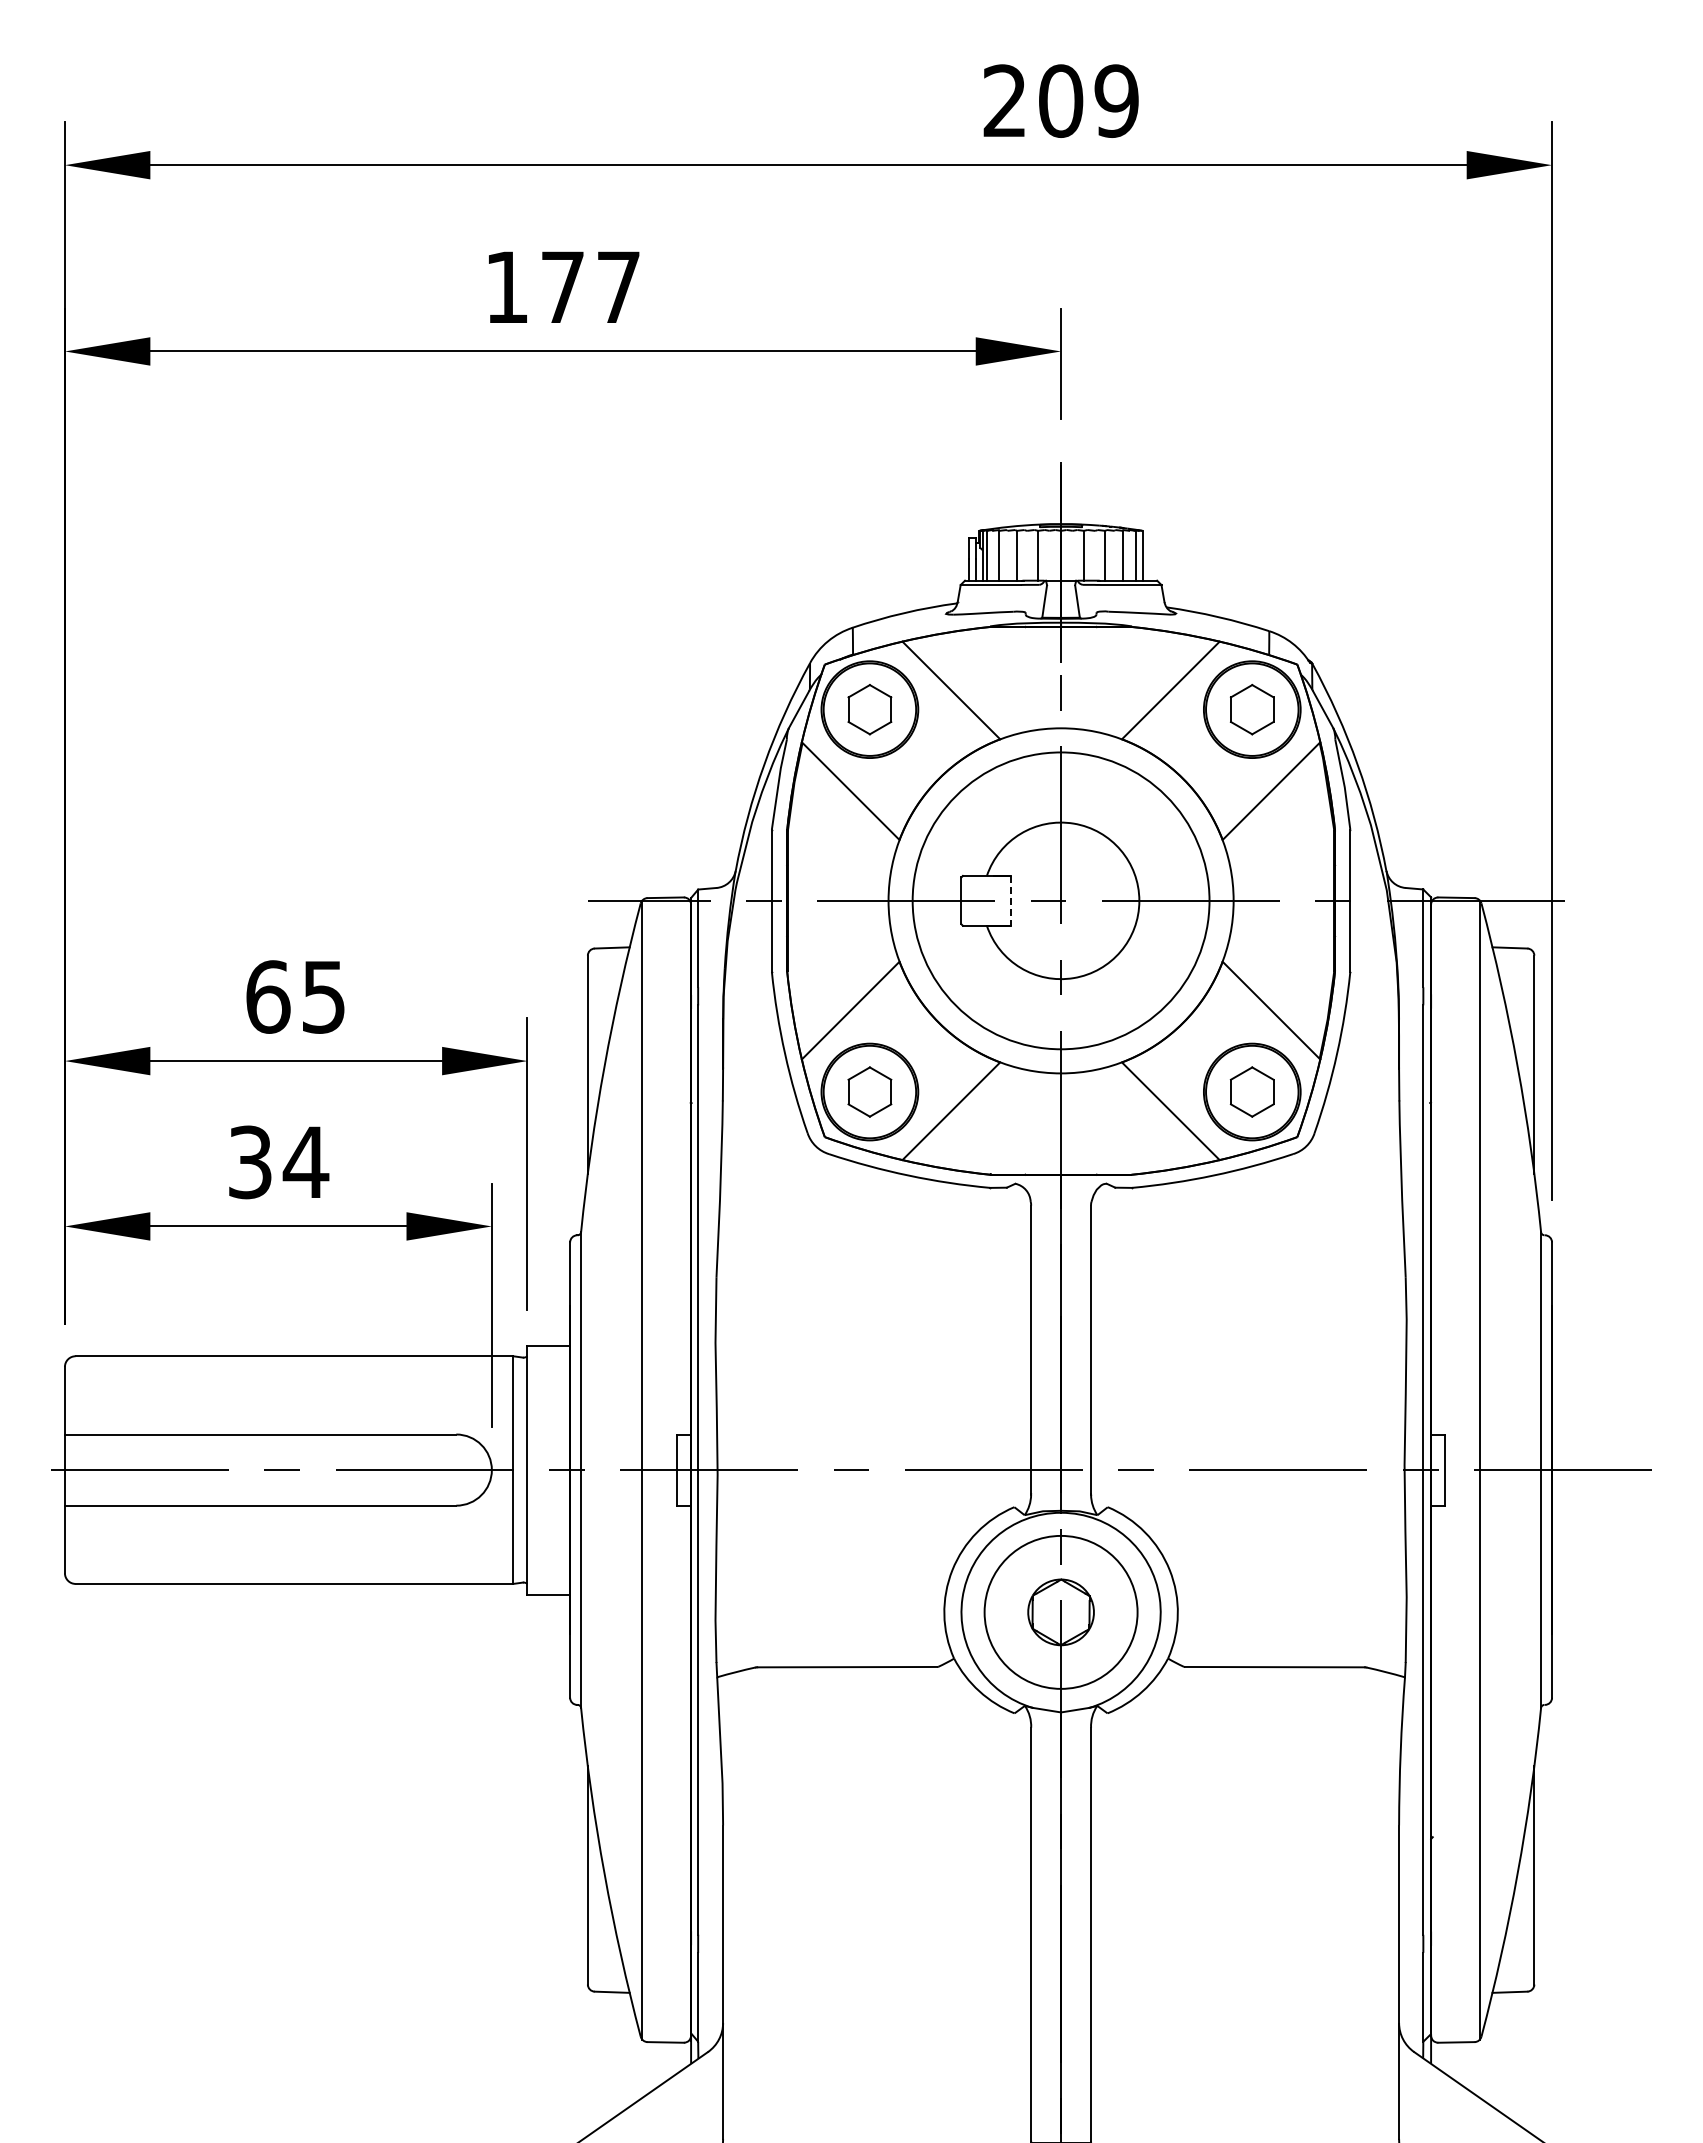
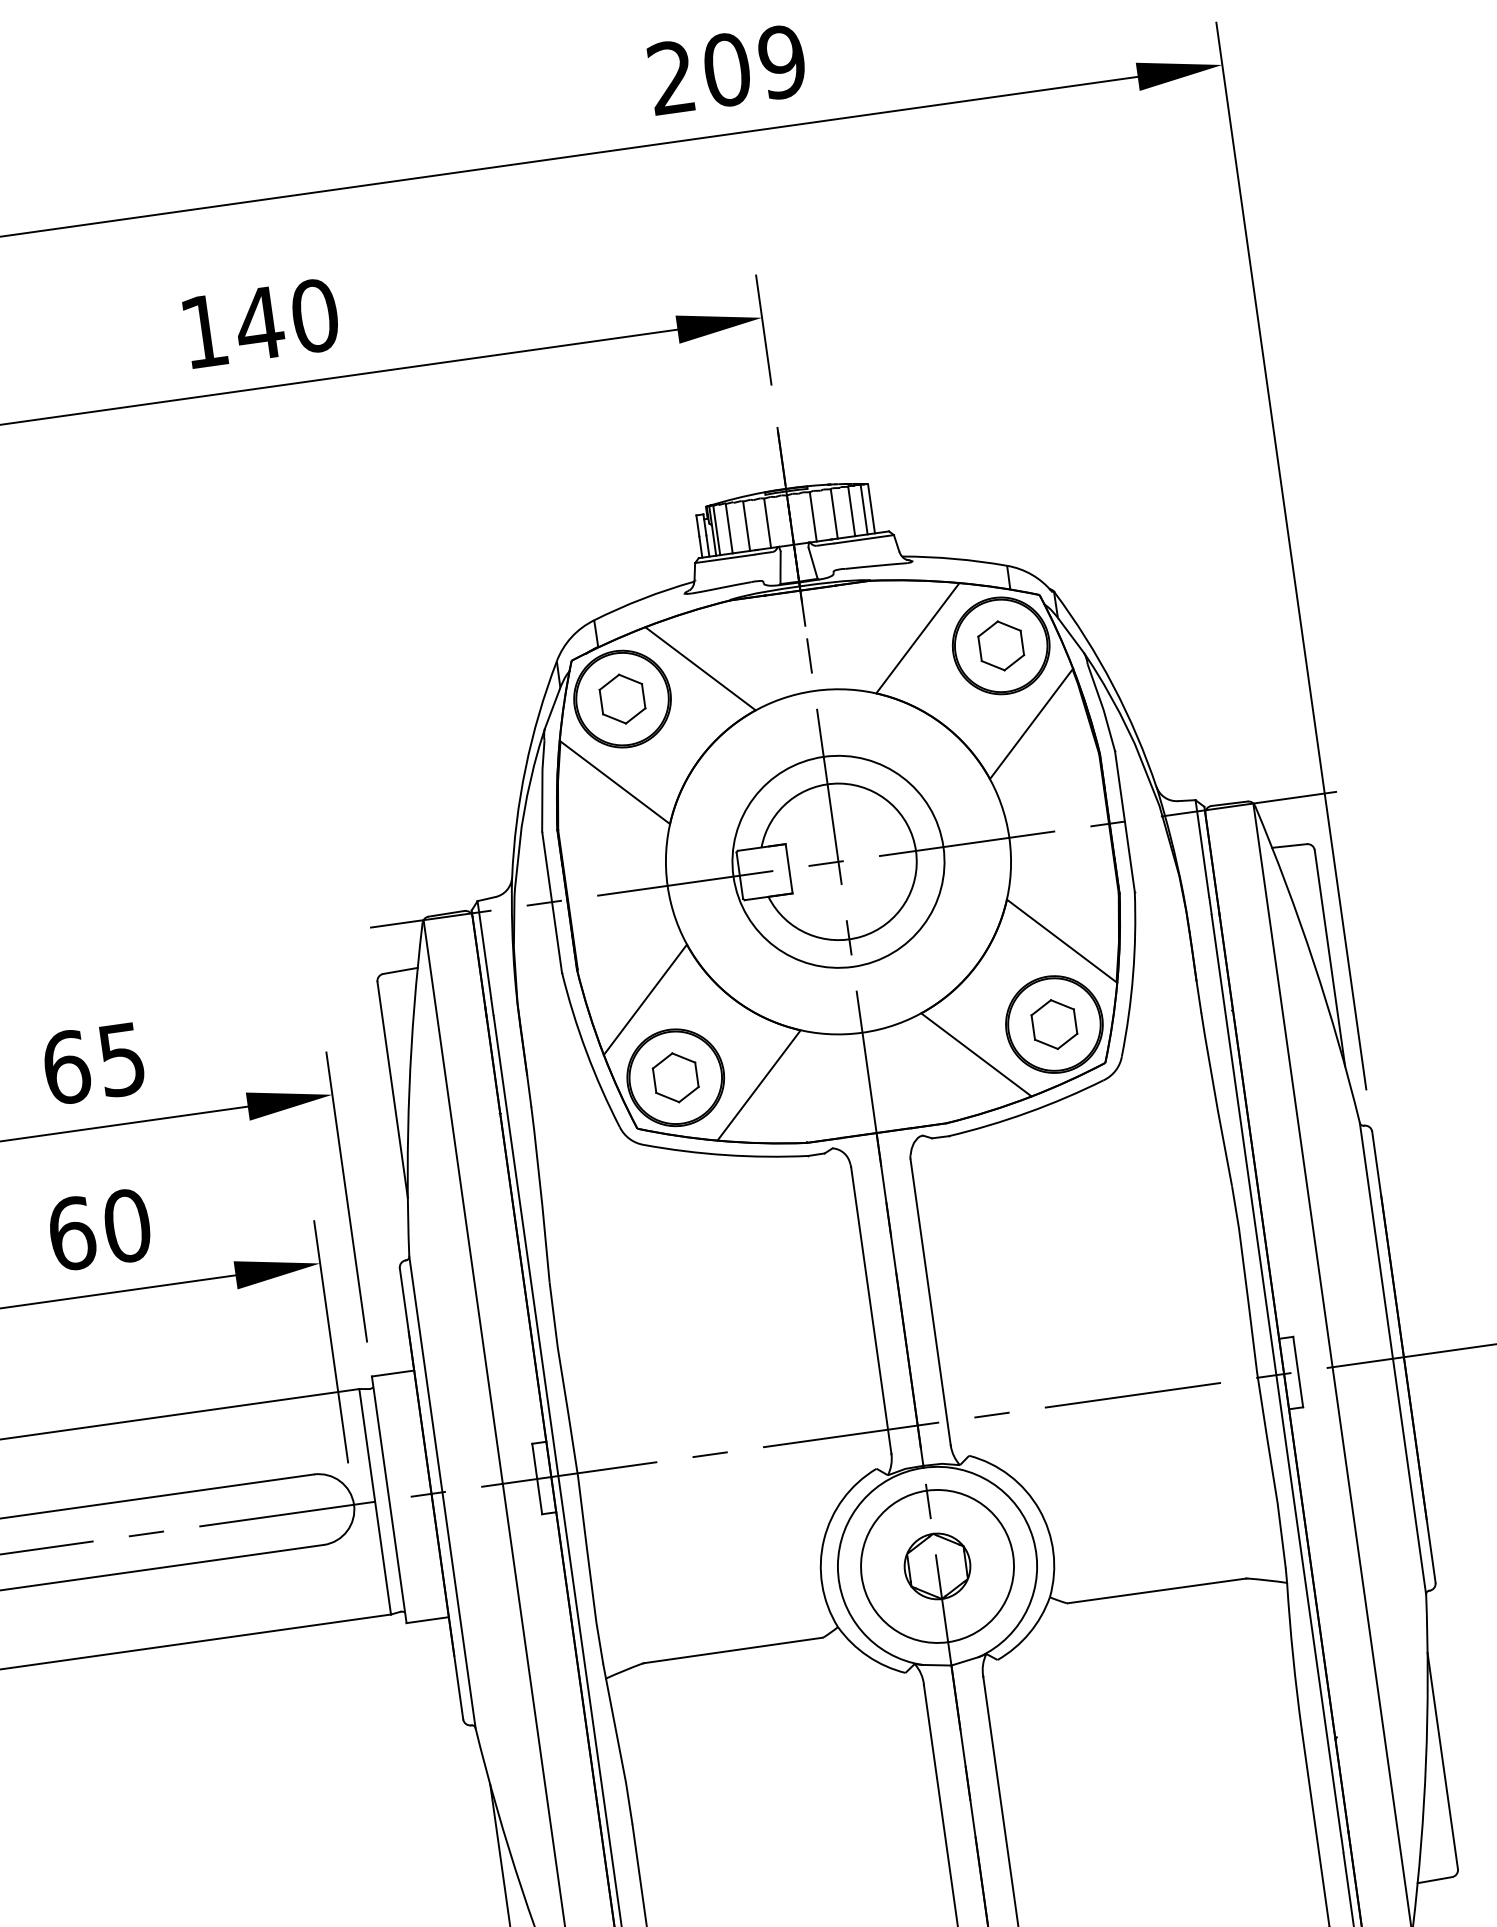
text: (589, 287) -> (286, 320), 177 -> 140
line: (1011, 900) -> (789, 868), dashed -> solid
circle: (1061, 900) -> (838, 861), size x0.71
text: (278, 1162) -> (99, 1229), 34 -> 60

